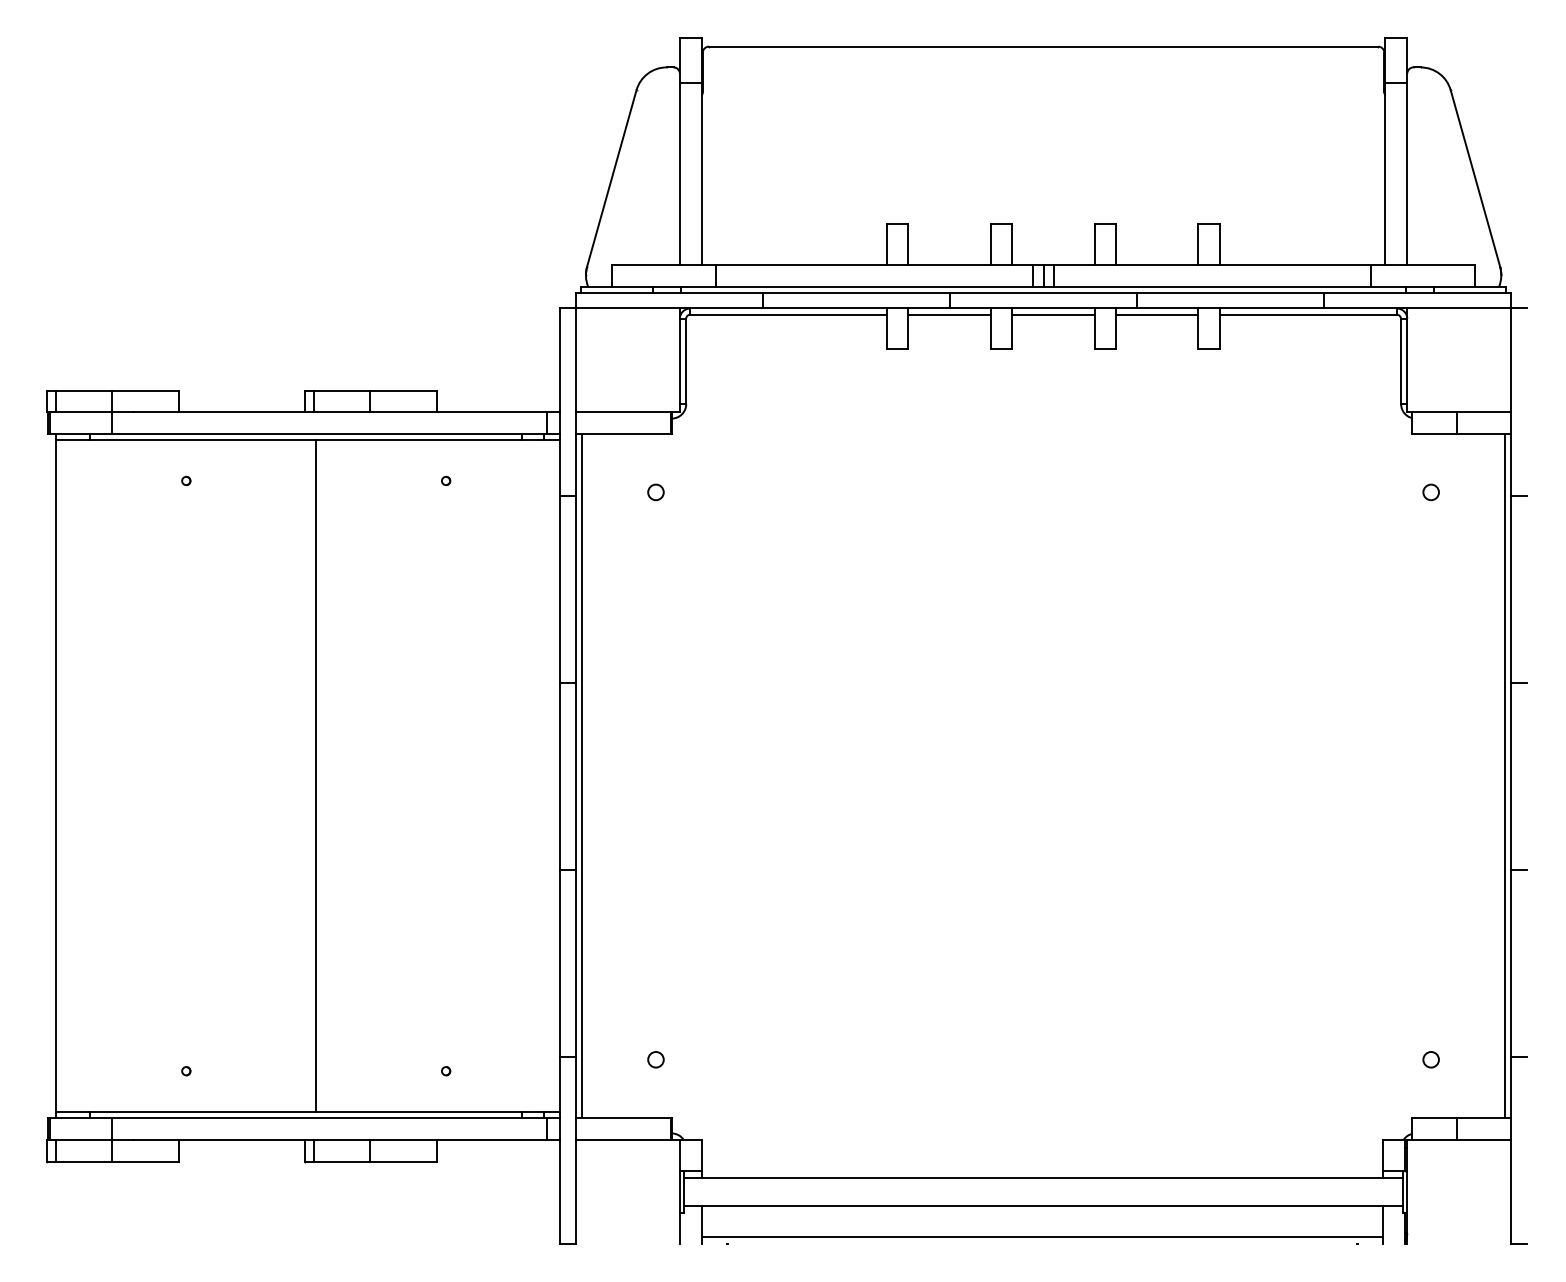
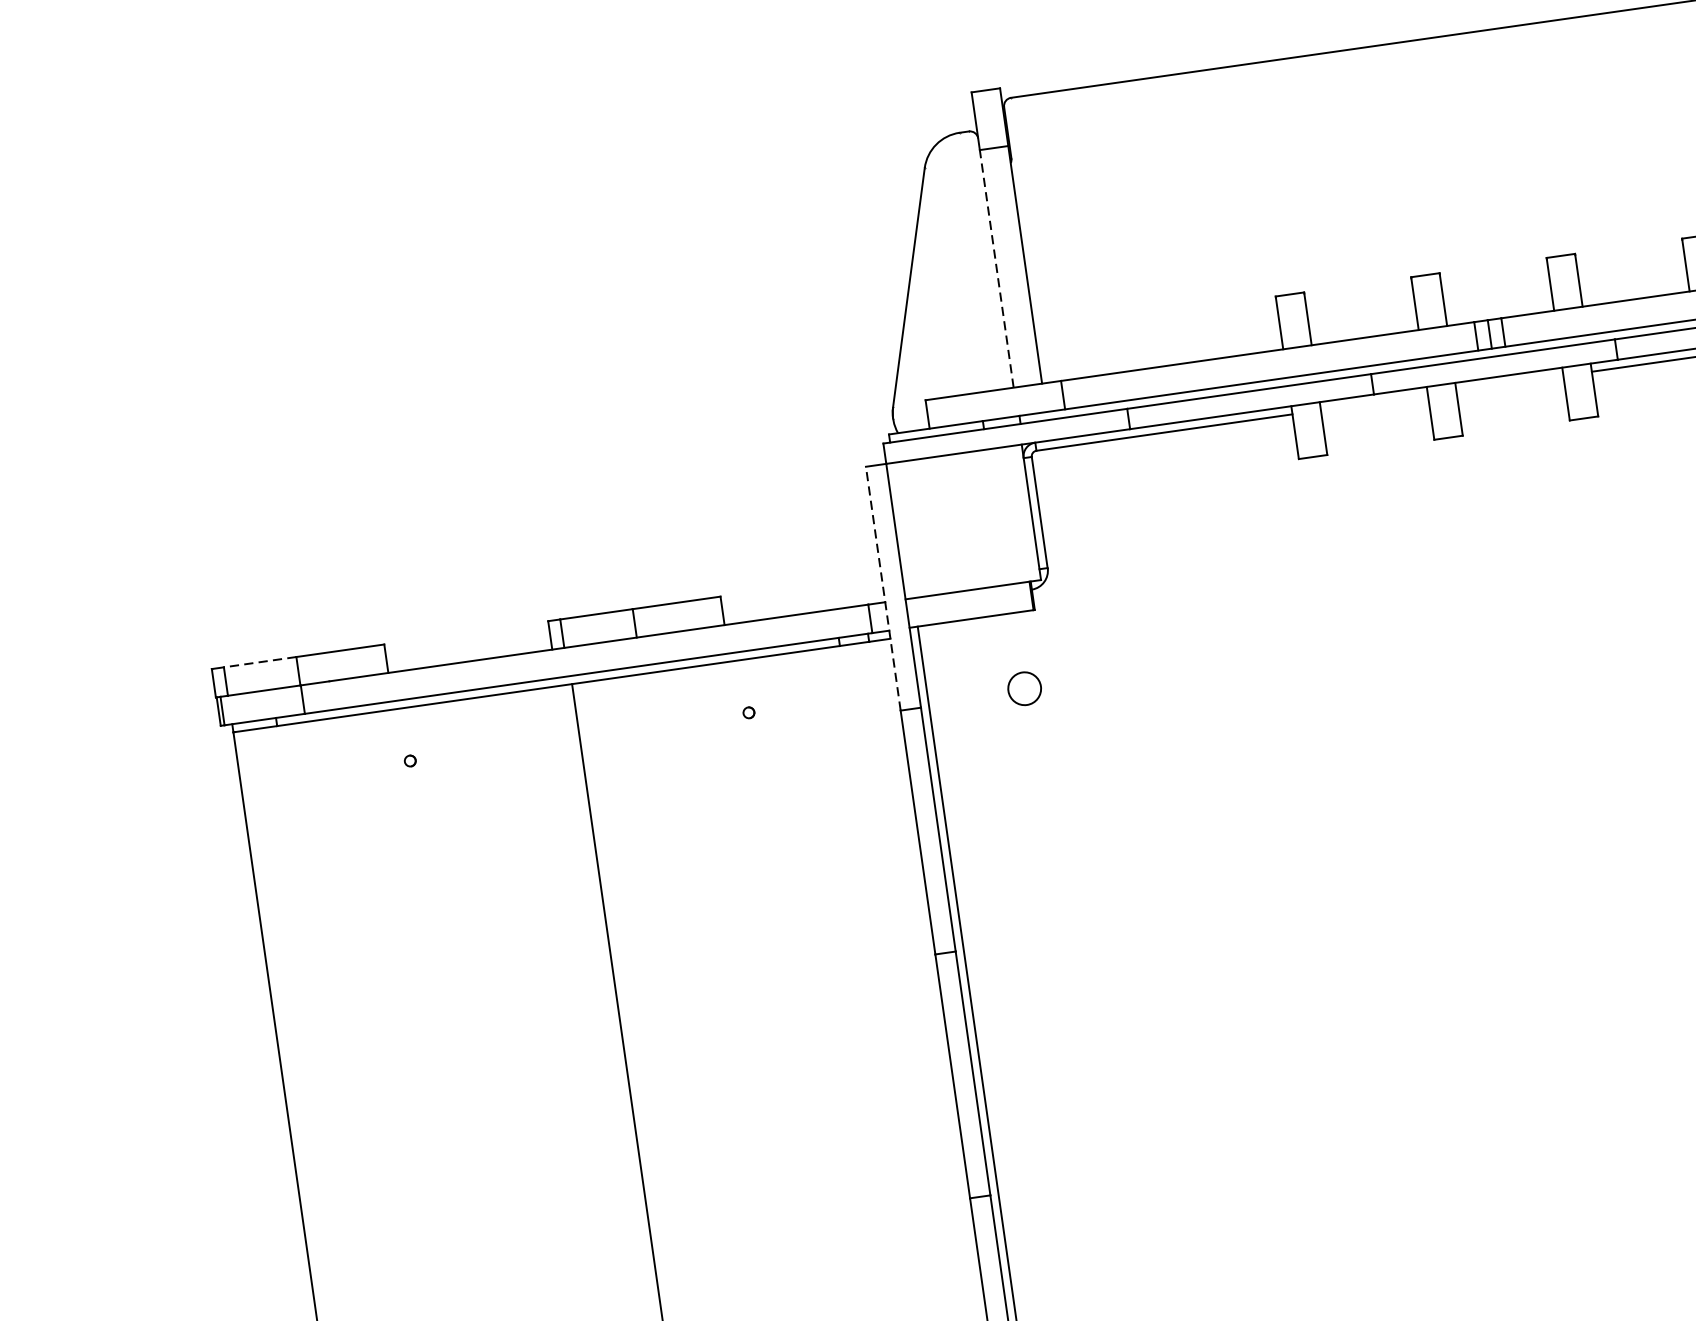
line: (679, 173) -> (996, 268), solid -> dashed
line: (949, 314) -> (1374, 402), removed
line: (1053, 314) -> (1509, 383), removed
line: (83, 390) -> (259, 662), solid -> dashed
line: (560, 402) -> (883, 589), solid -> dashed
circle: (655, 492) -> (1024, 688), size x1.6

